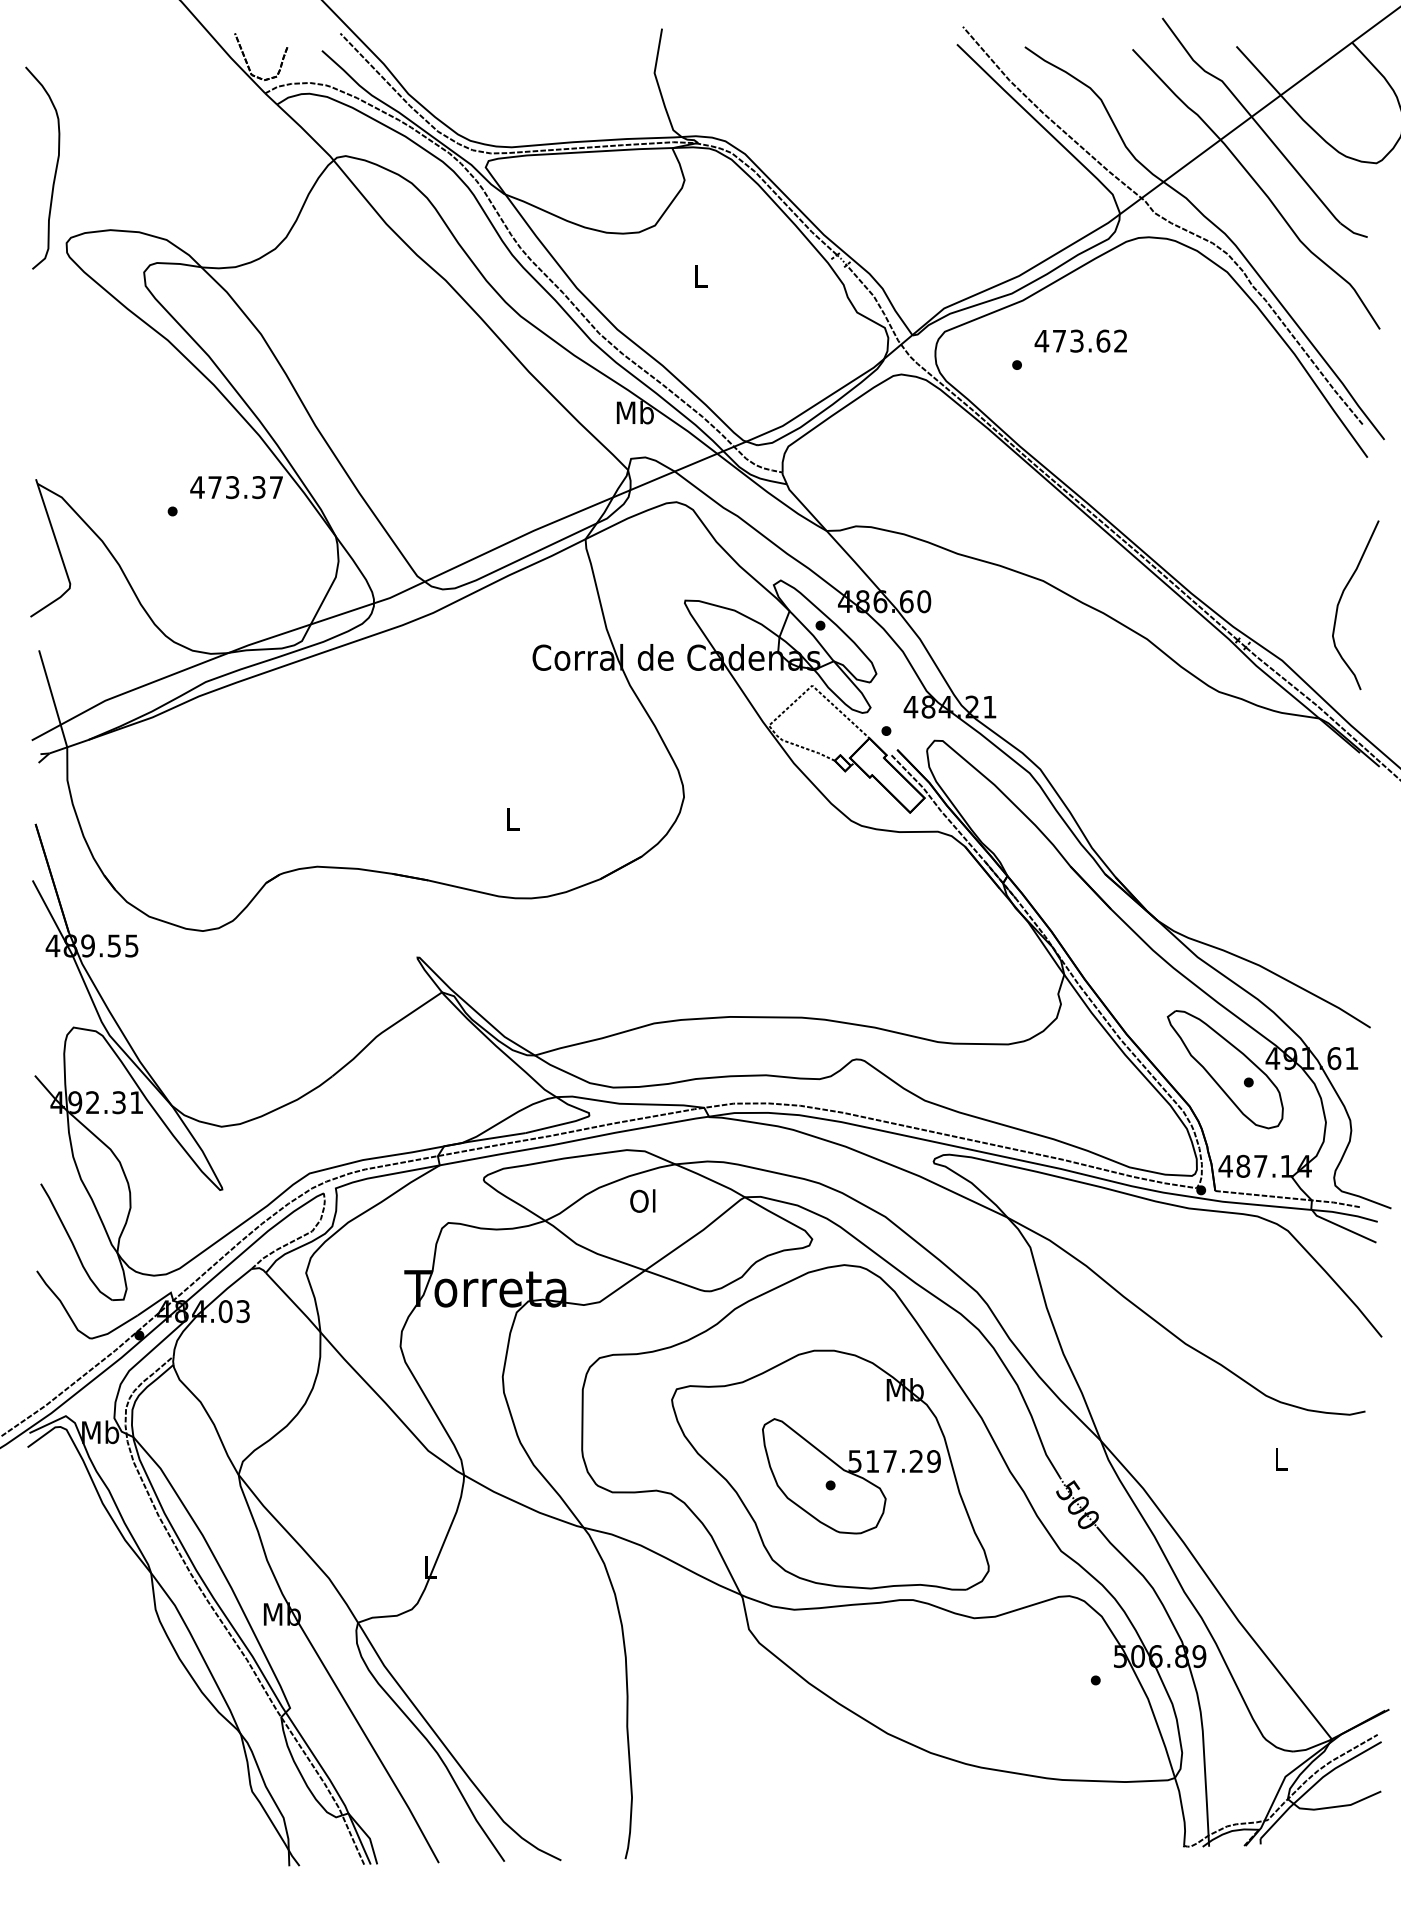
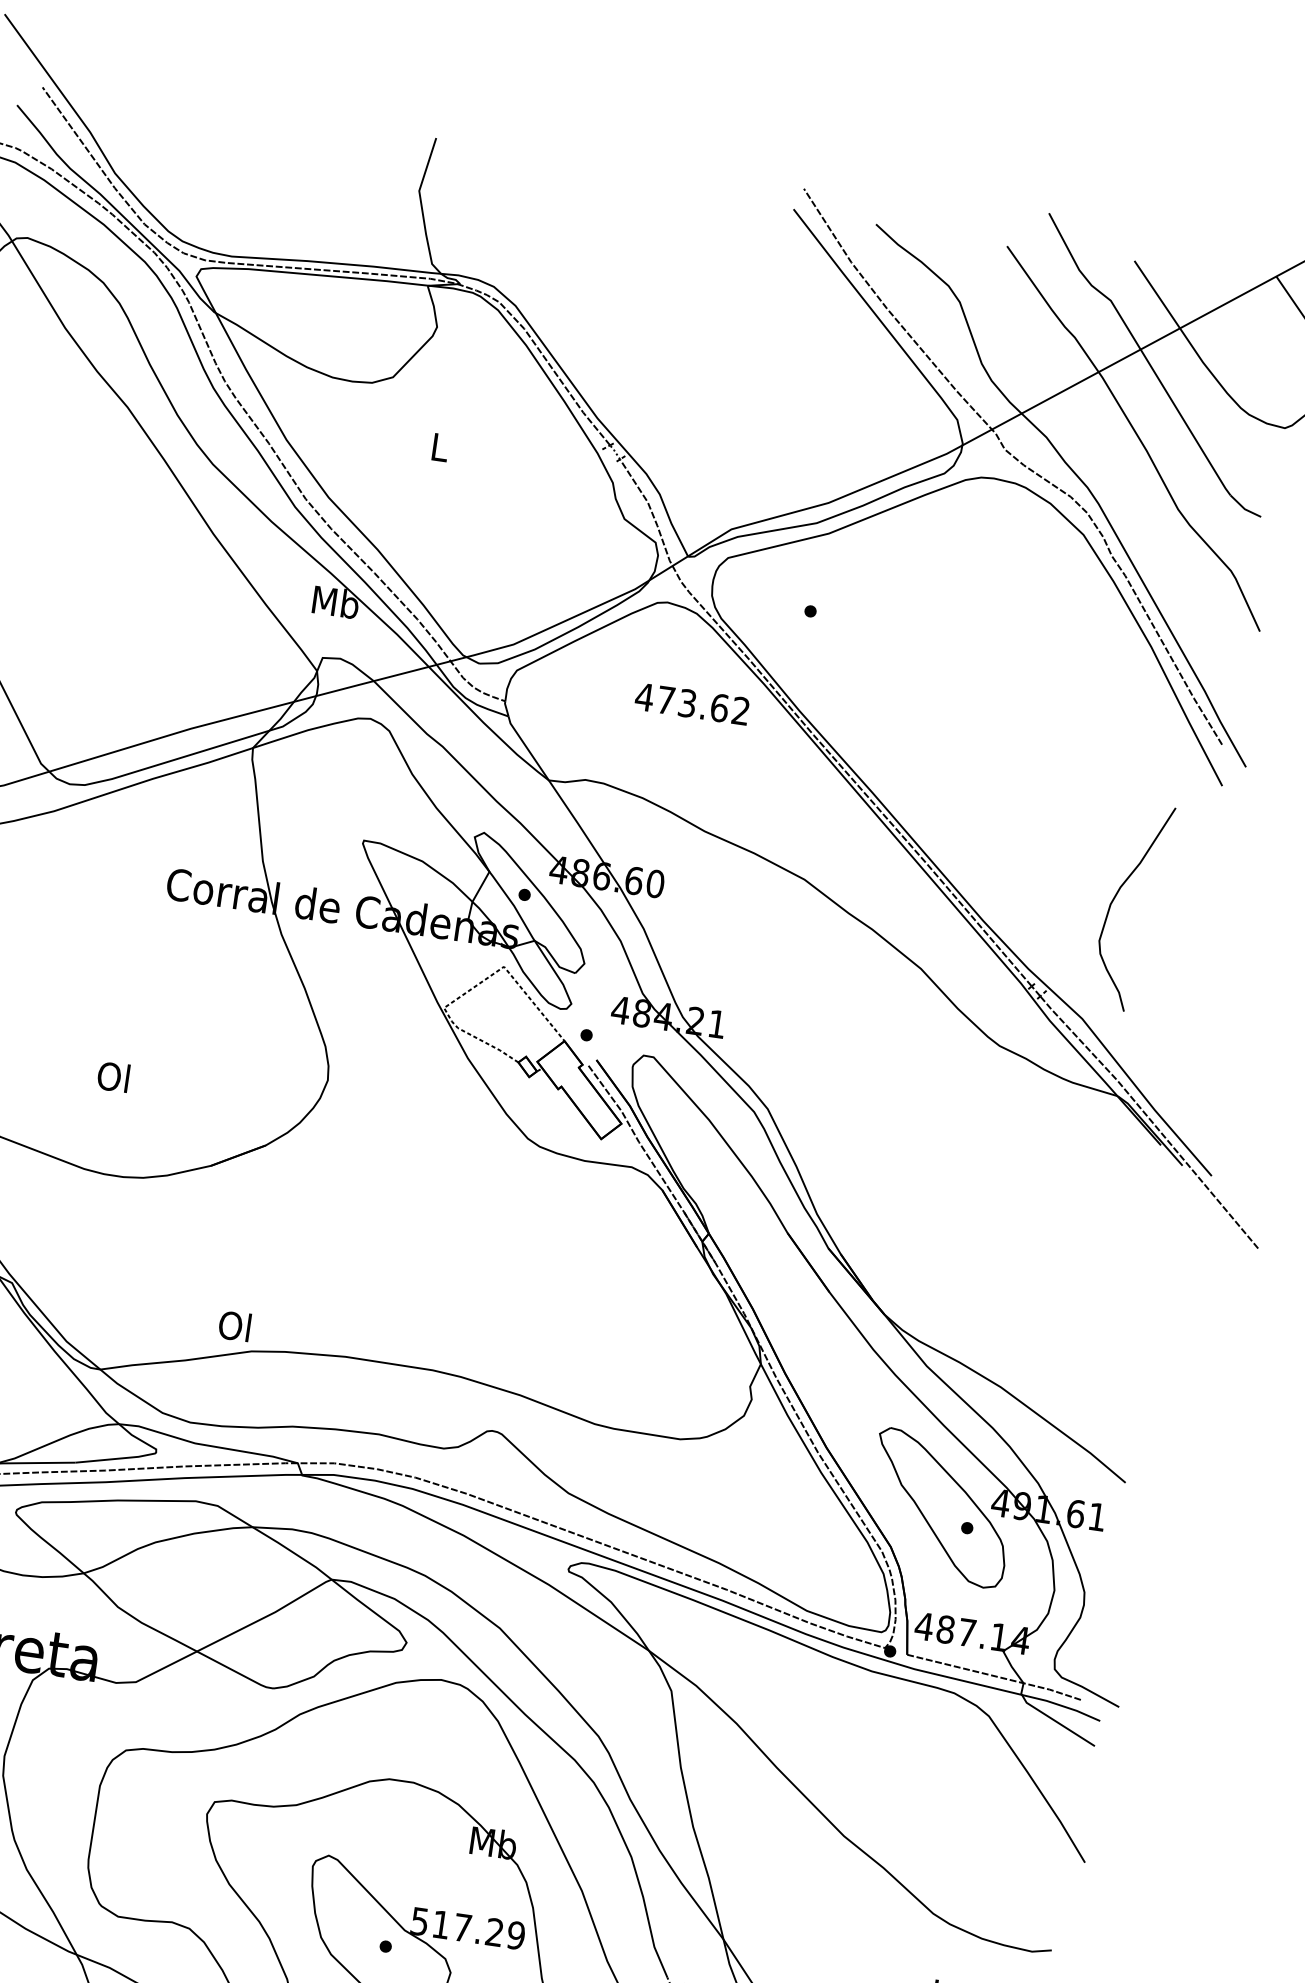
text: (1080, 340) -> (691, 703), moved
curve: (1341, 599) -> (1116, 897), moved
text: (511, 818) -> (113, 1076), L -> Ol
text: (642, 1200) -> (234, 1325), moved

